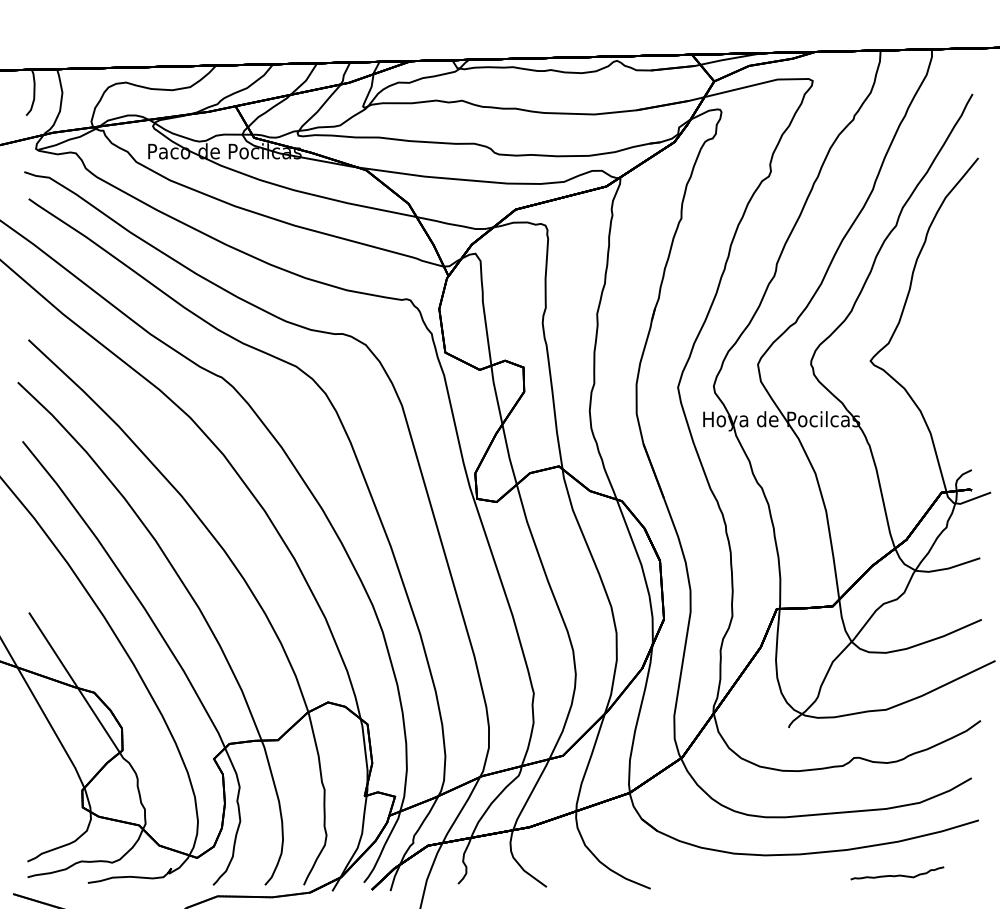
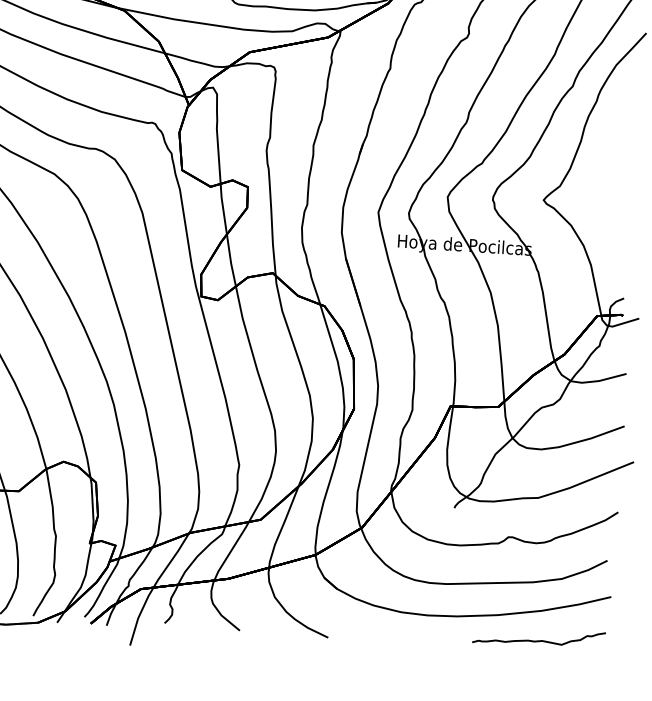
part: (897, 873) -> (539, 637), size x1.67

